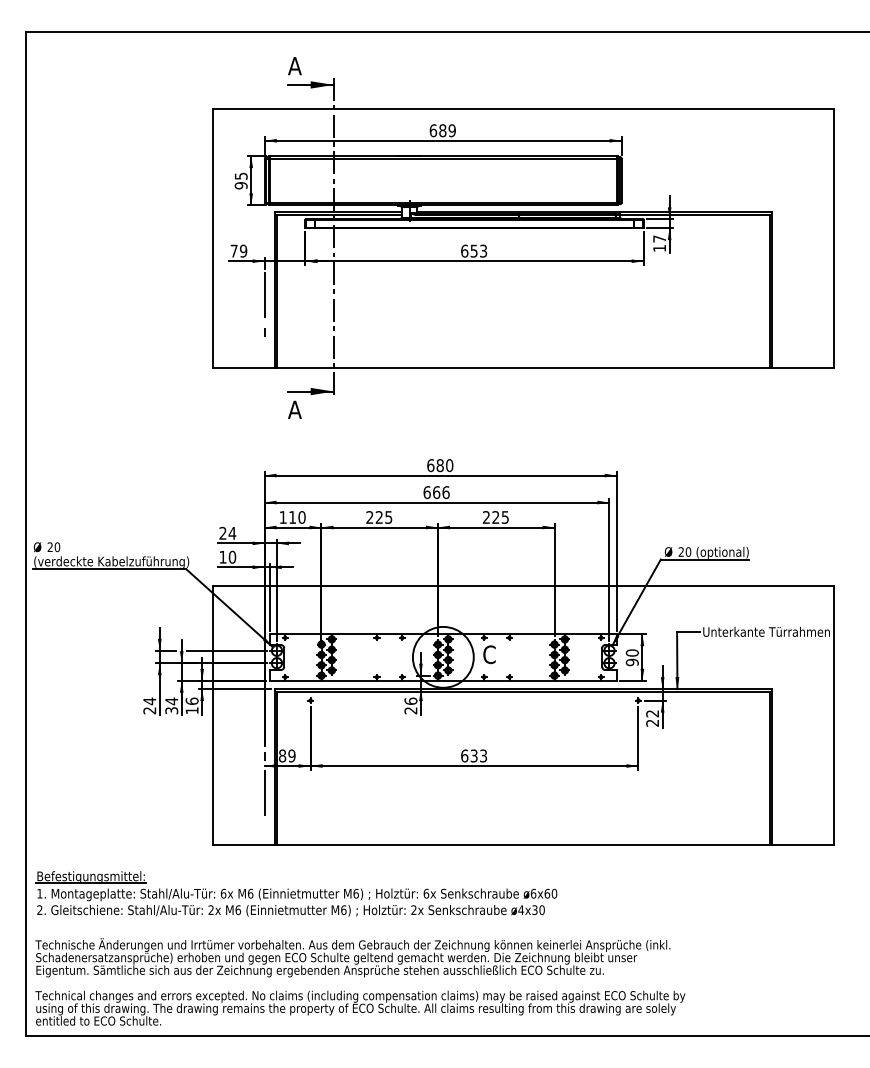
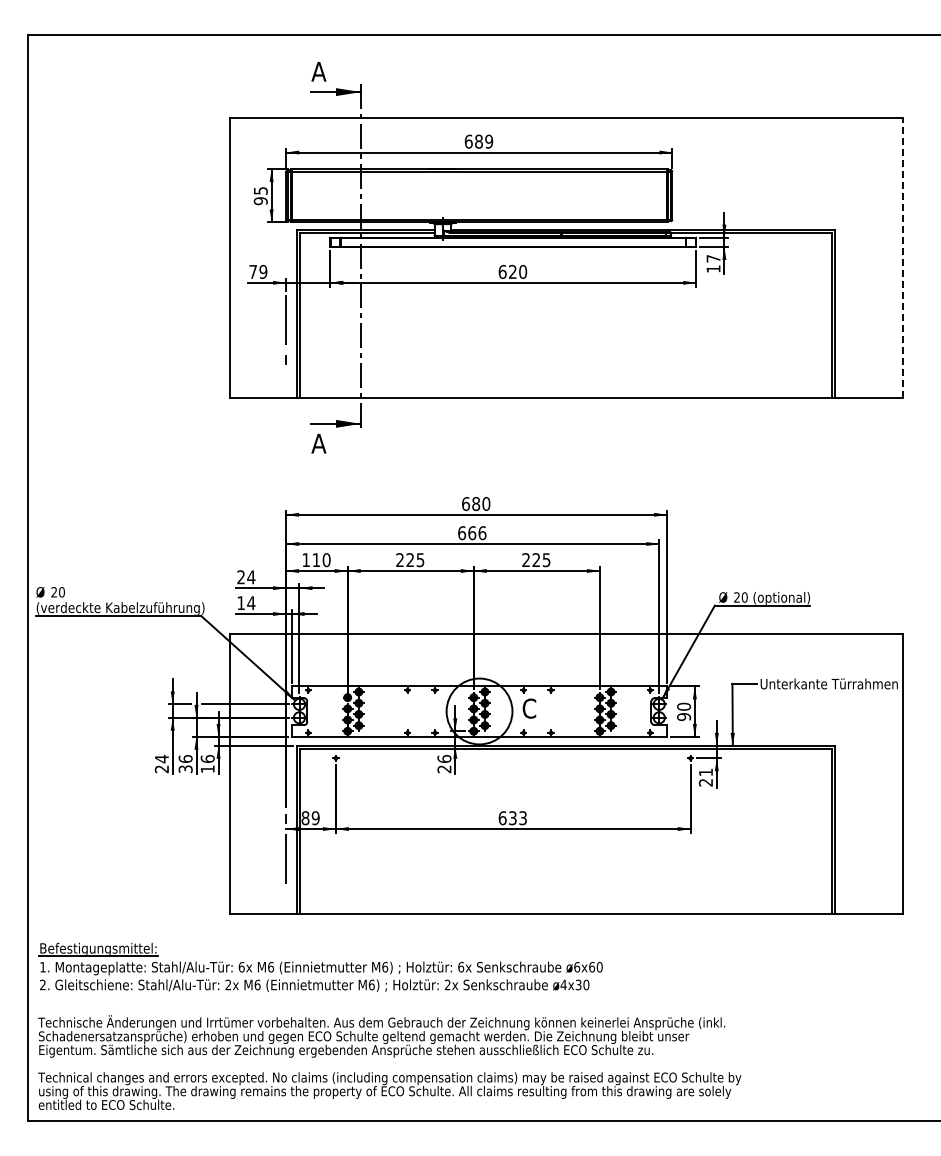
line: (834, 237) -> (902, 257), solid -> dashed
text: (479, 250) -> (518, 271), 653 -> 620
text: (232, 557) -> (251, 603), 10 -> 14
text: (171, 700) -> (185, 758), 34 -> 36
text: (652, 713) -> (705, 772), 22 -> 21

